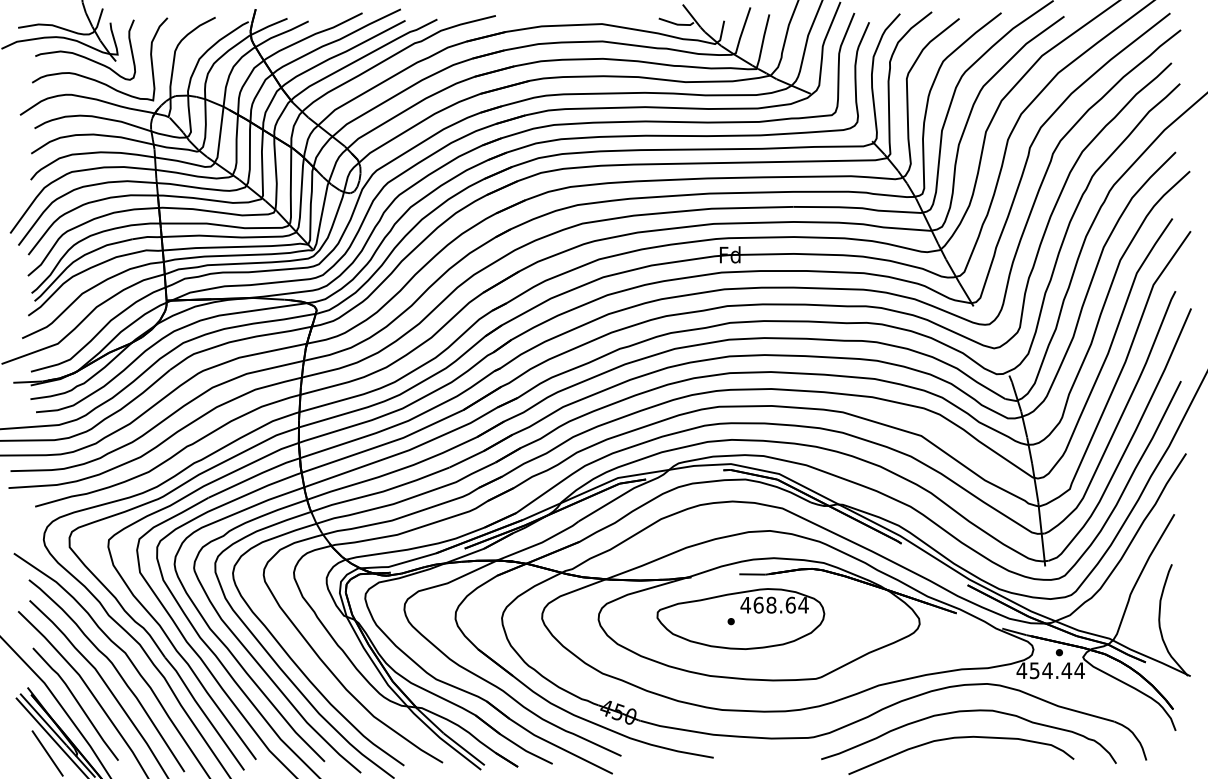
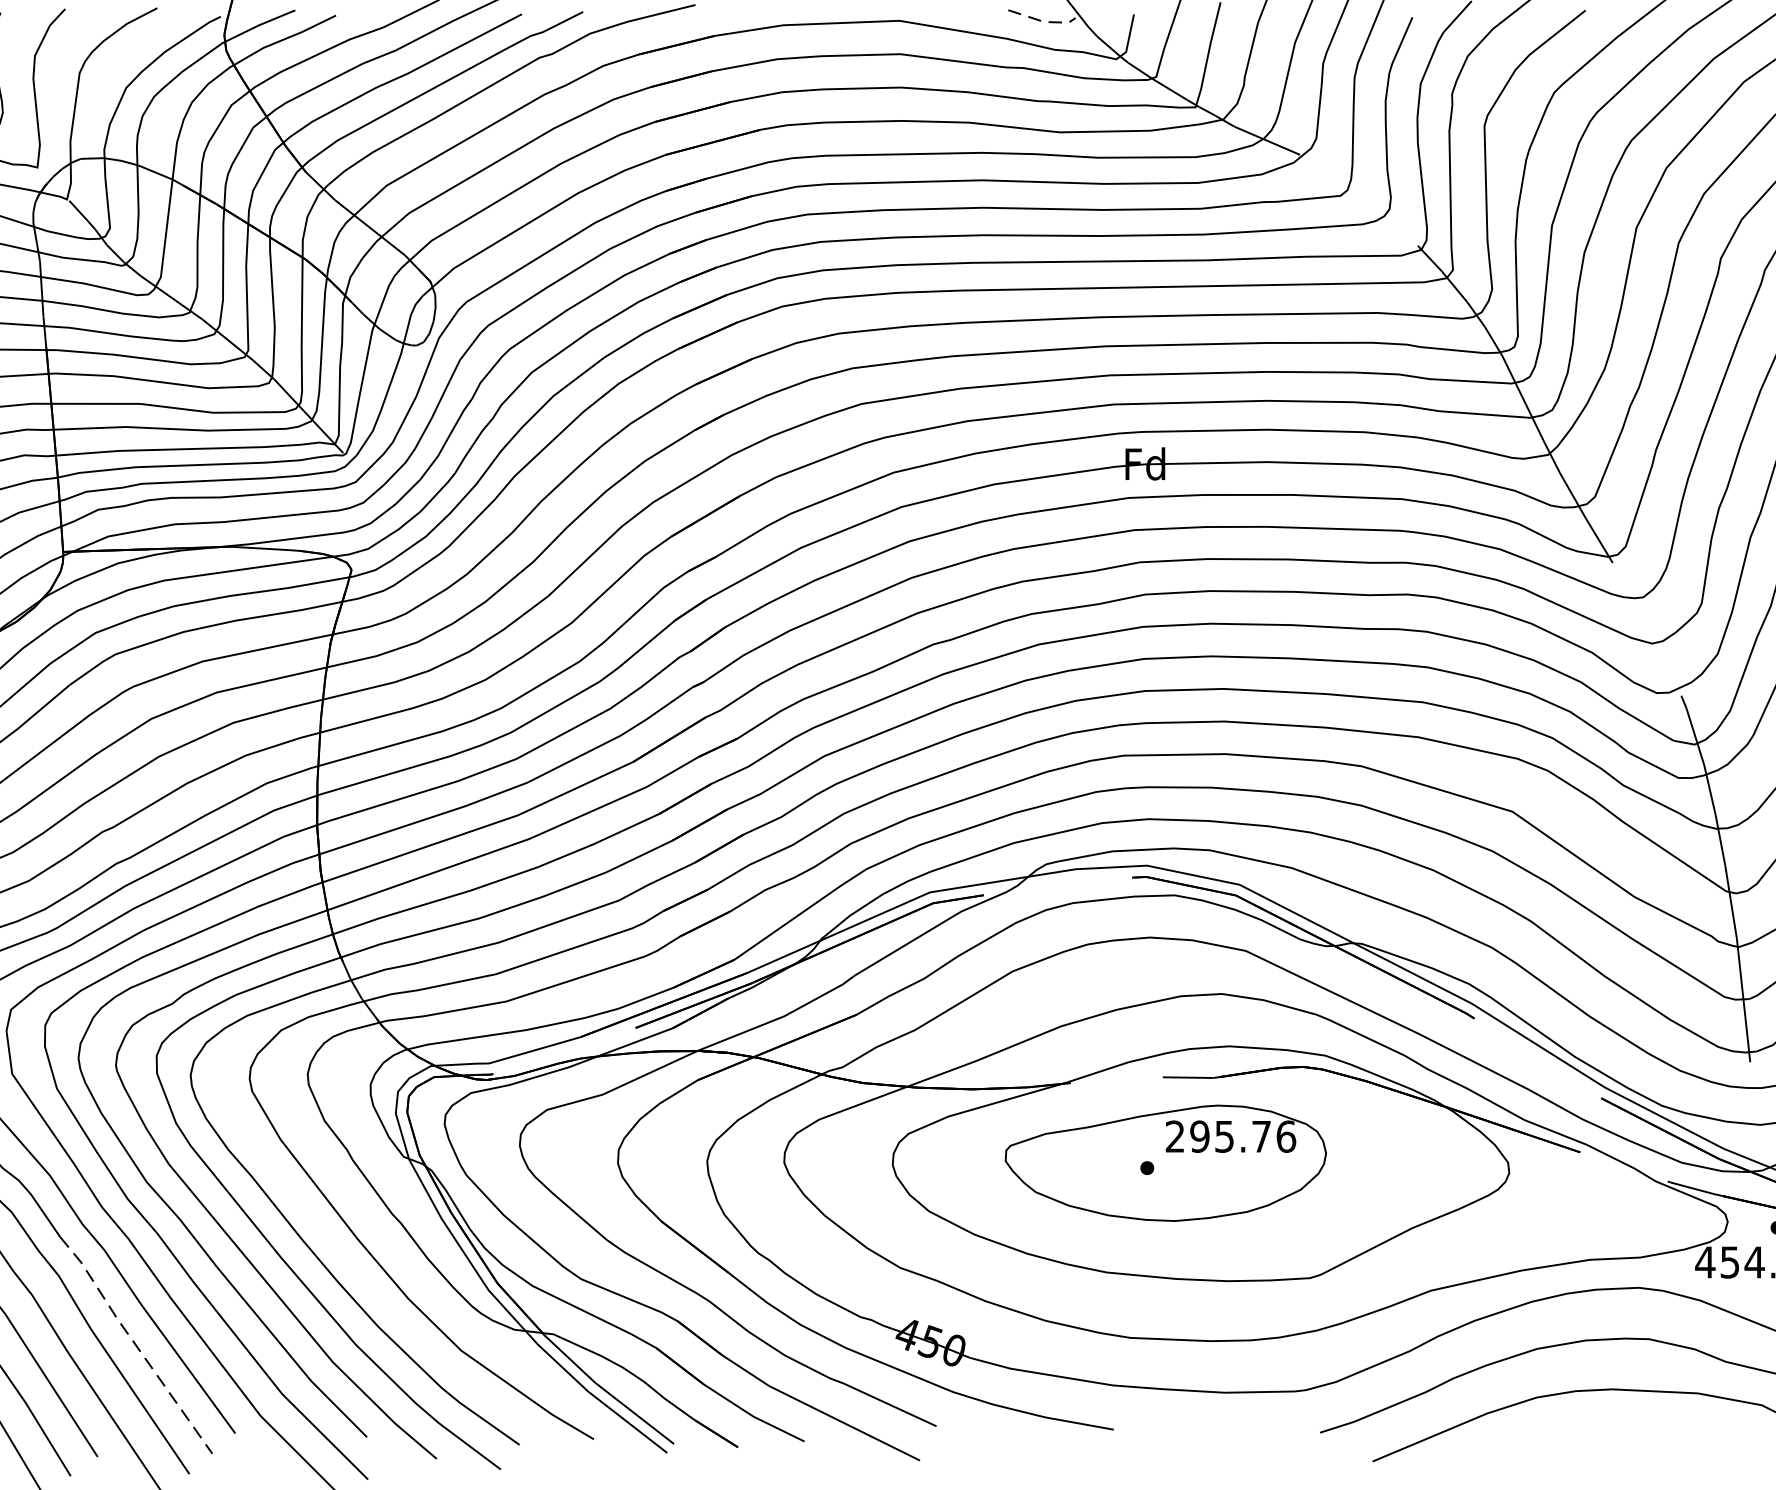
line: (677, 24) -> (1044, 21), solid -> dashed
text: (774, 604) -> (1230, 1135), 468.64 -> 295.76
line: (203, 712) -> (134, 1342), solid -> dashed

